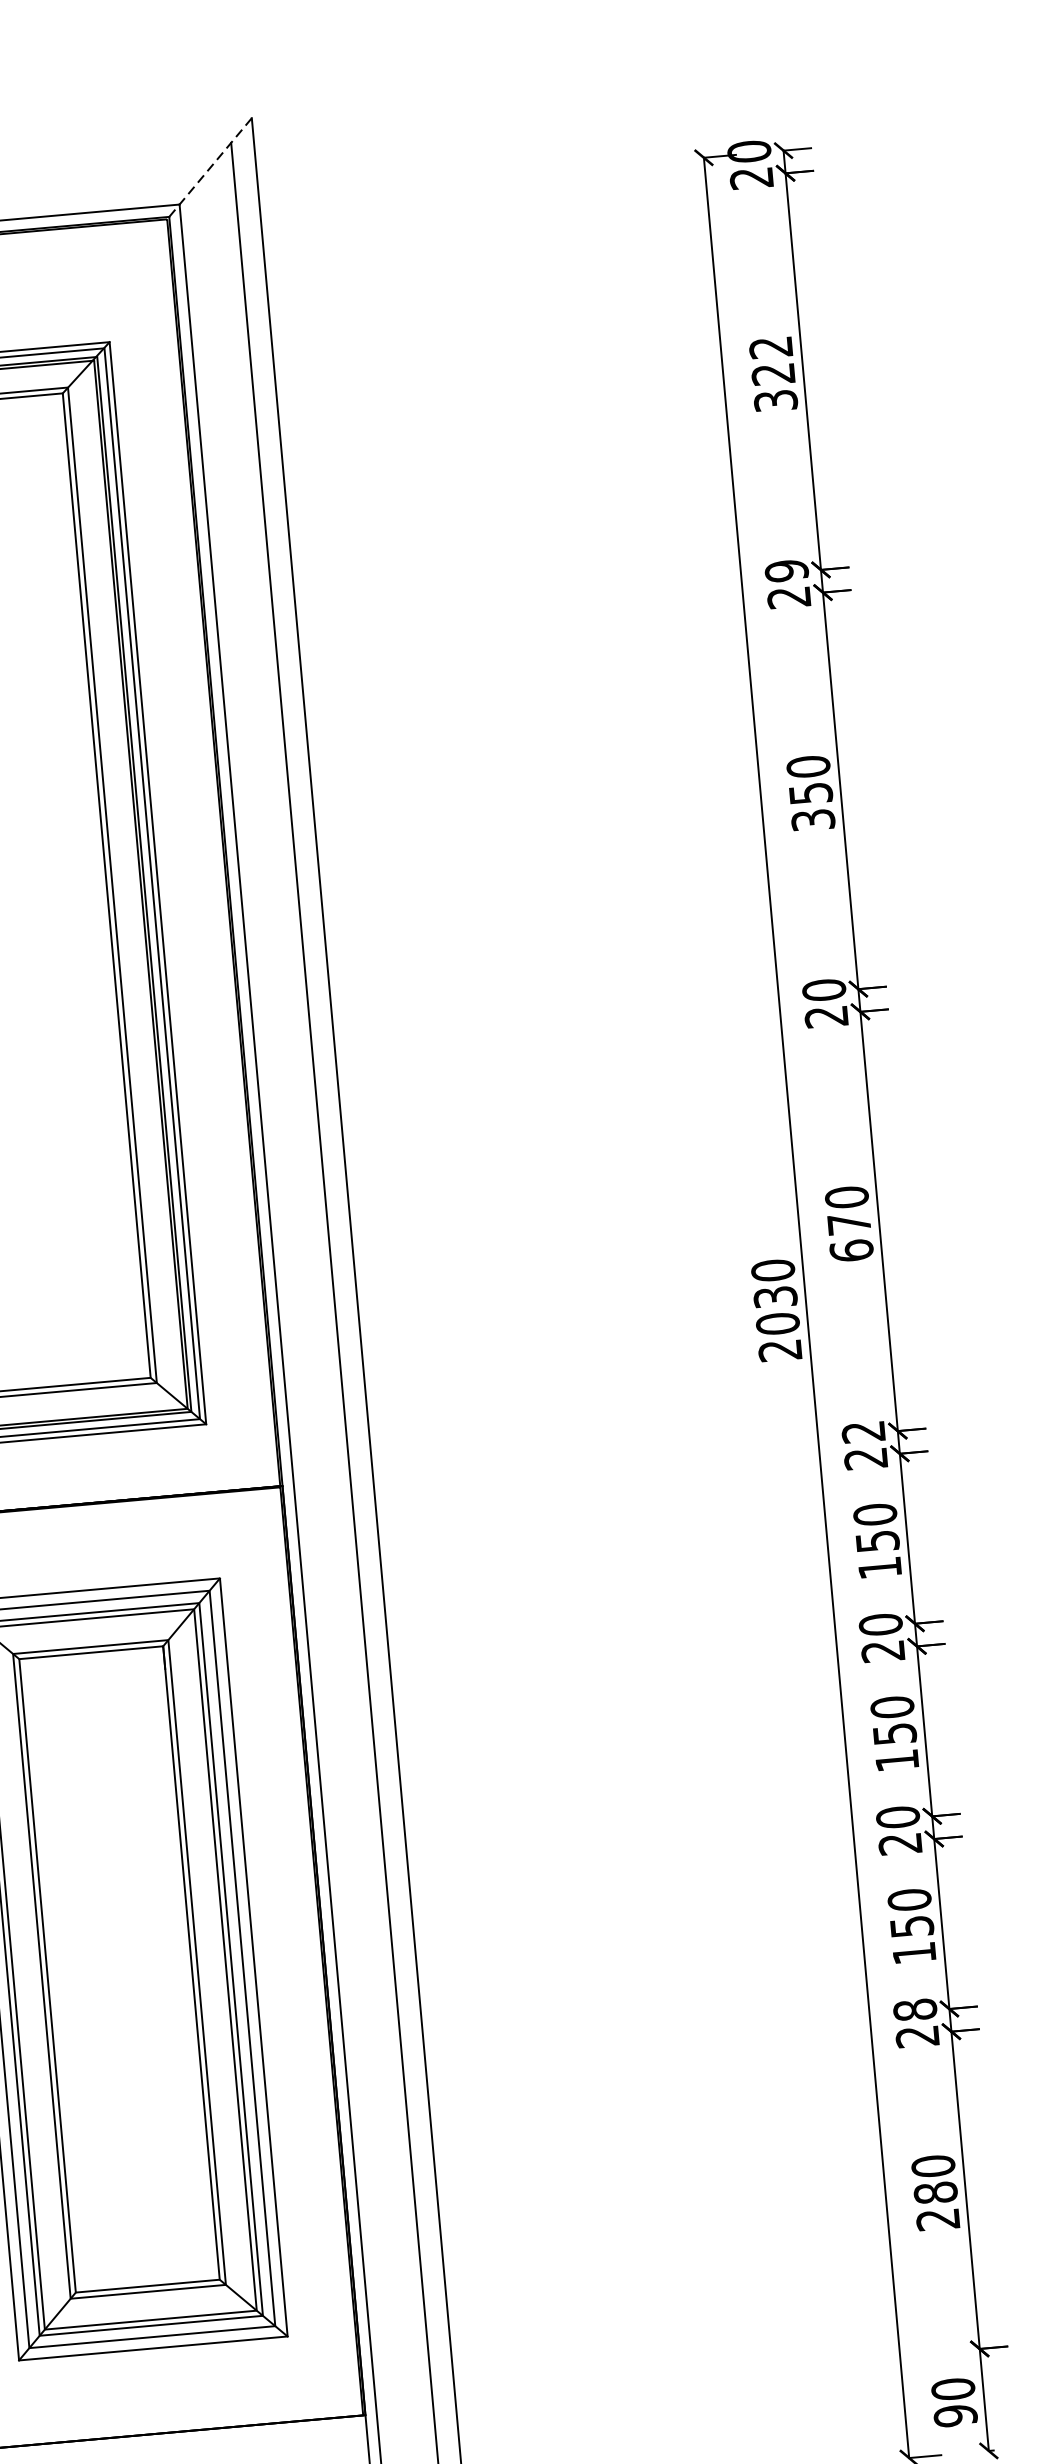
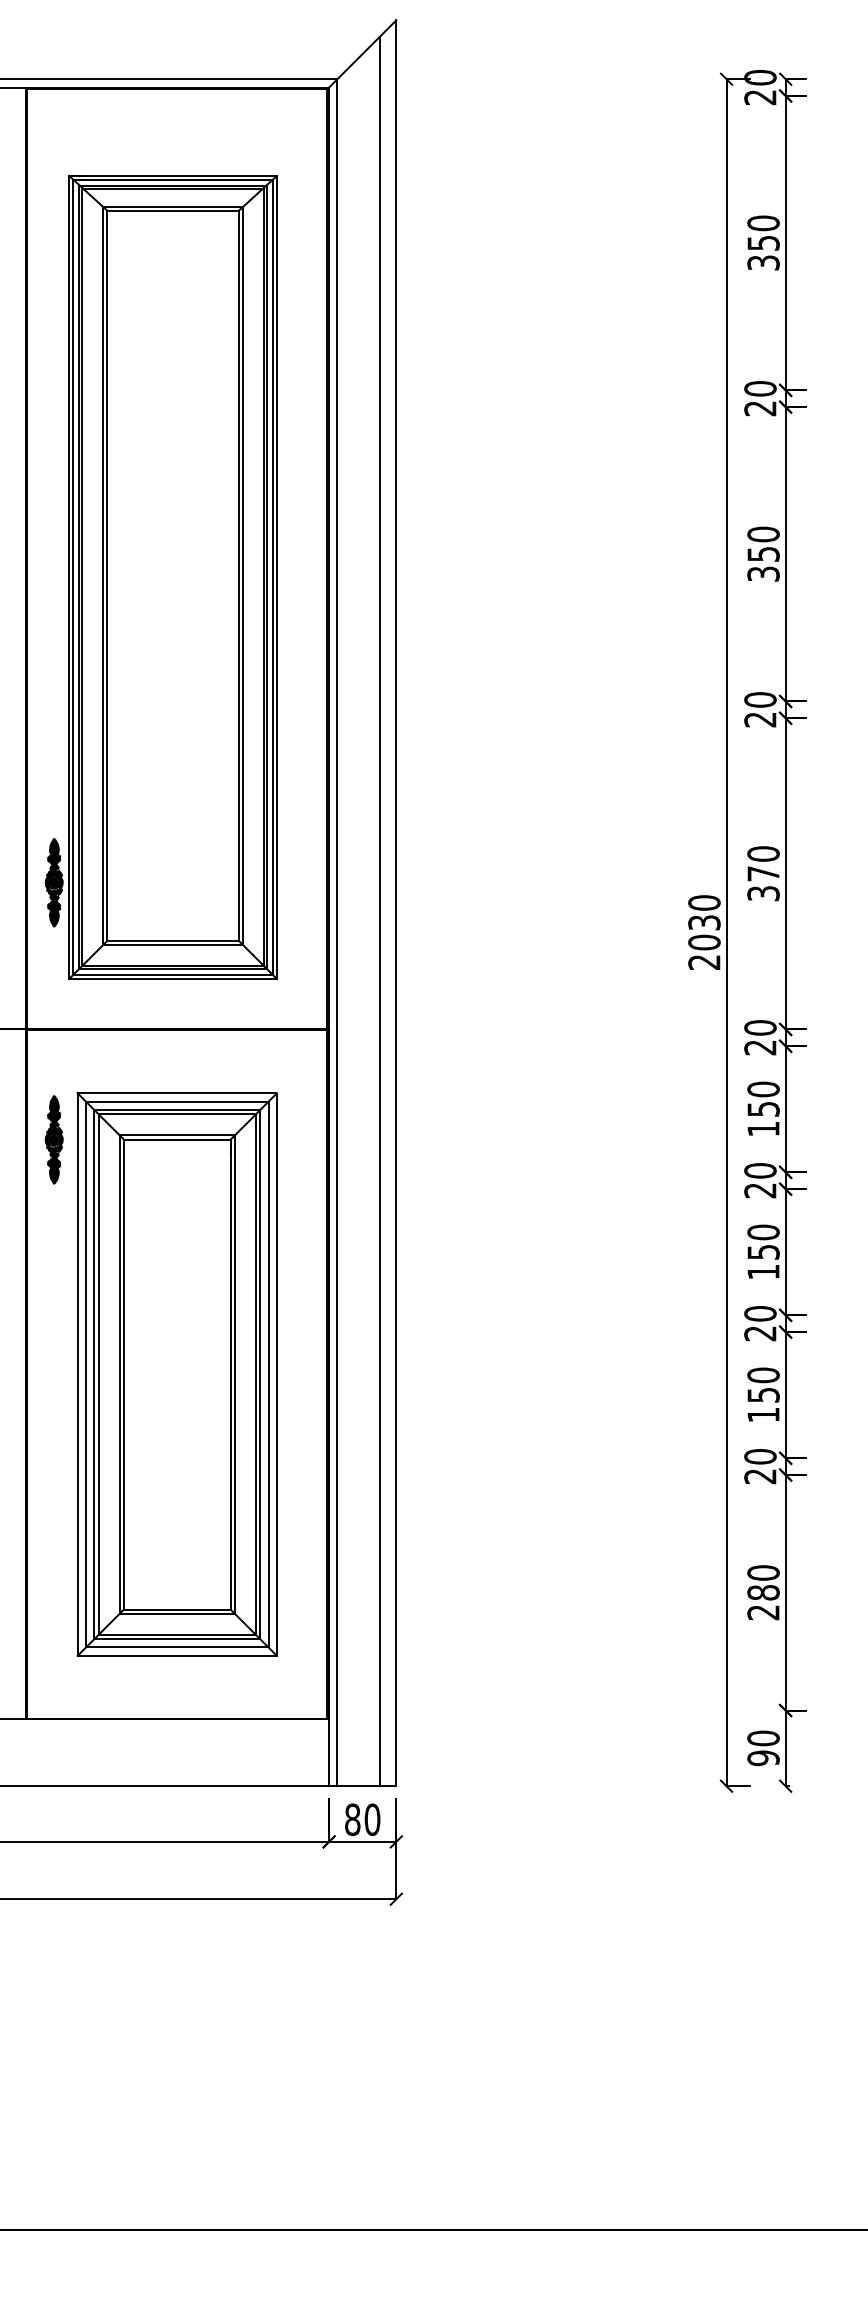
line: (210, 166) -> (362, 53), dashed -> solid
text: (772, 359) -> (763, 232), 322 -> 350
text: (786, 570) -> (760, 388), 29 -> 20
text: (851, 1250) -> (763, 893), 670 -> 370
text: (863, 1431) -> (760, 1027), 22 -> 20
text: (915, 2009) -> (760, 1456), 28 -> 20

